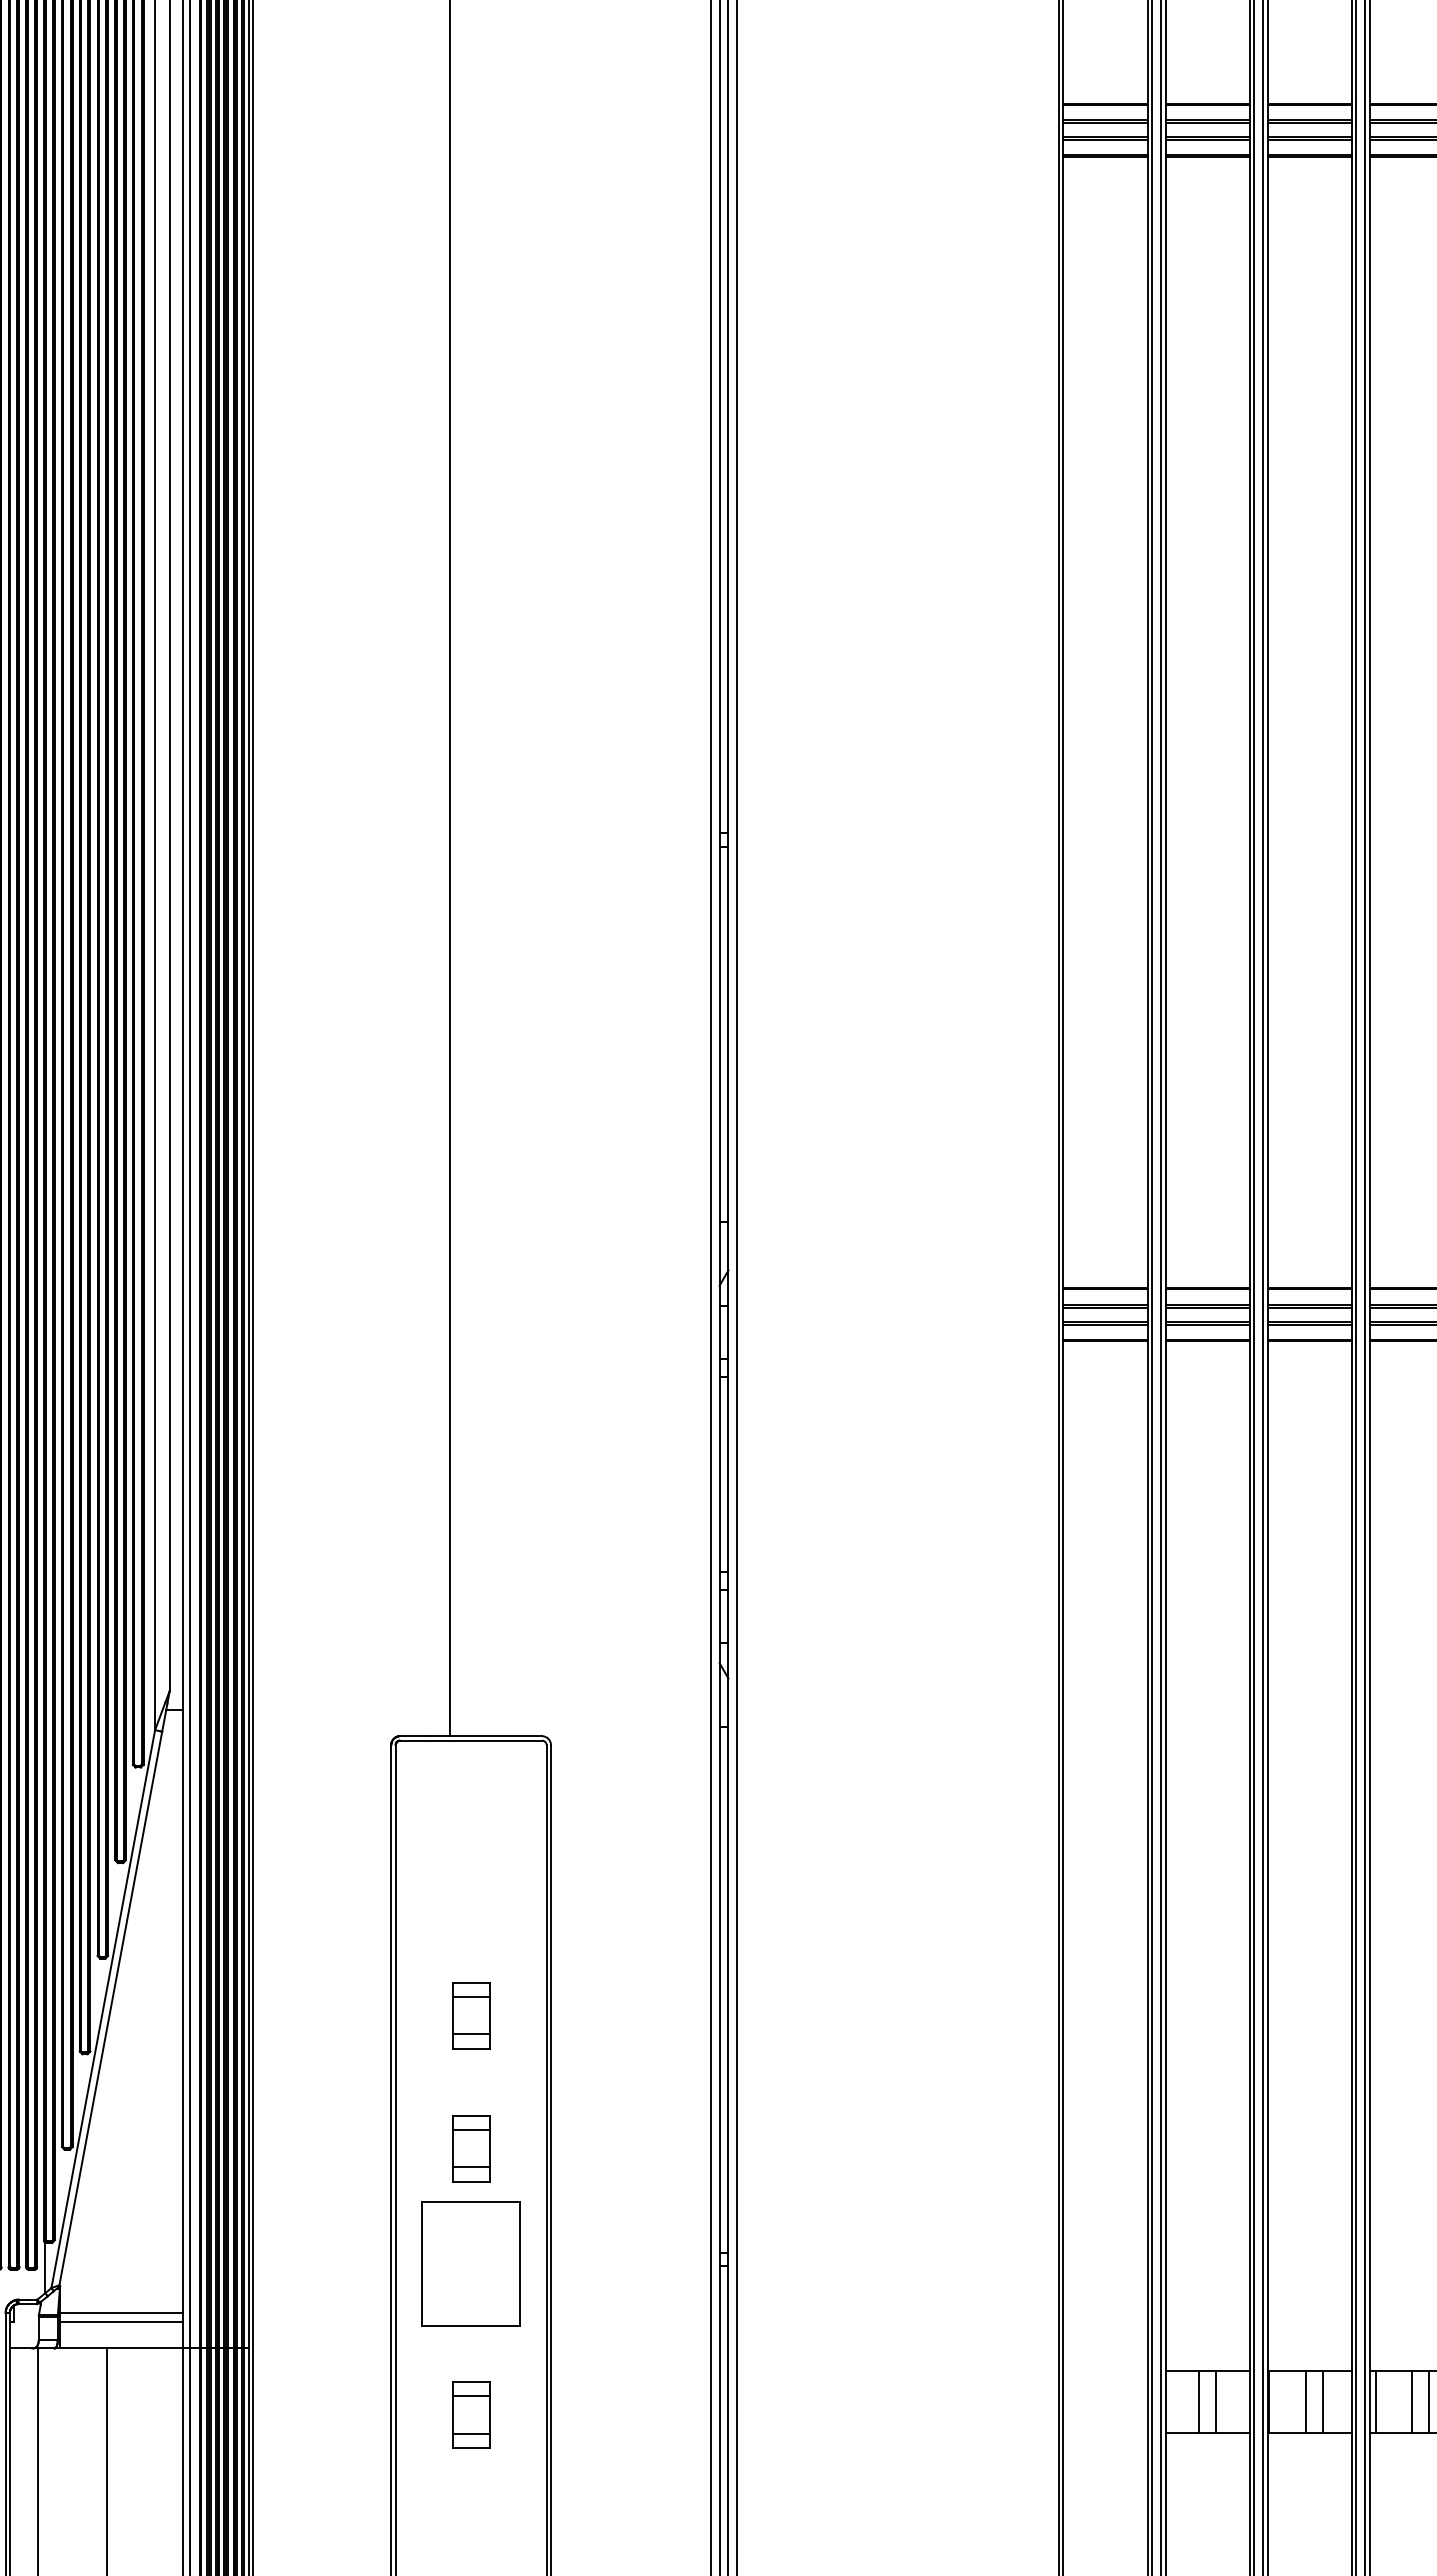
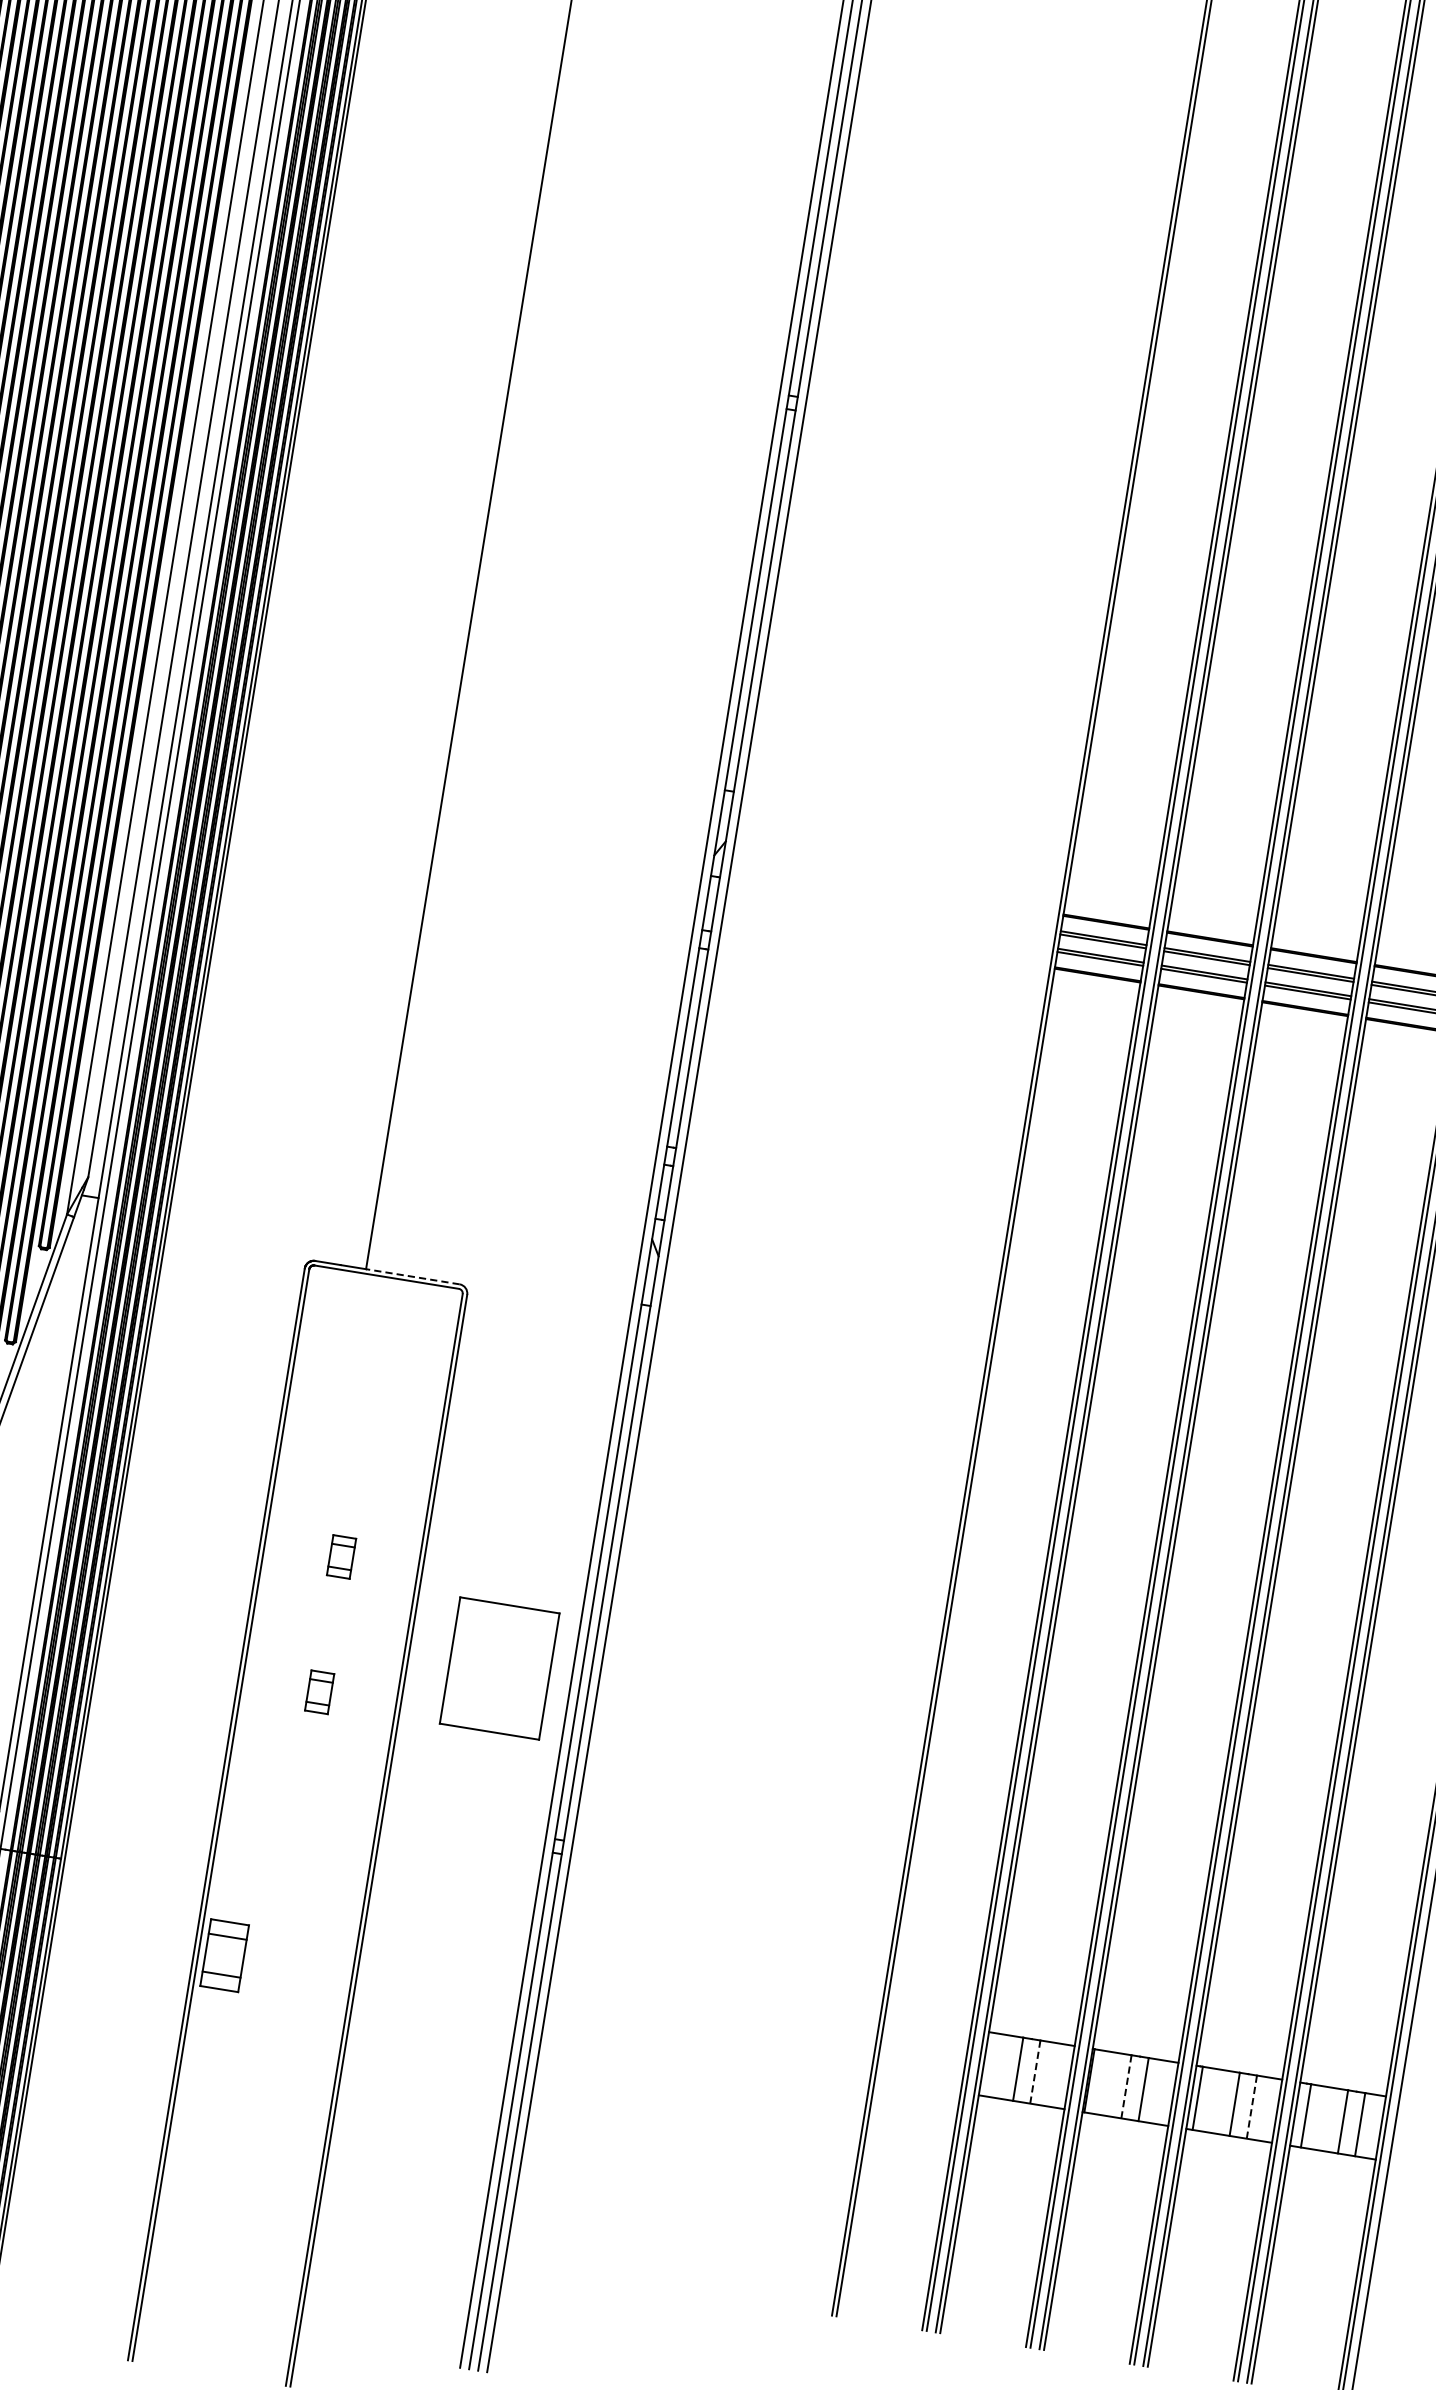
line: (495, 1736) -> (412, 1276), solid -> dashed
part: (471, 2015) -> (341, 1556), size x0.6
part: (471, 2148) -> (319, 1691), size x0.6
part: (470, 2263) -> (499, 1667), moved
line: (1216, 2401) -> (1035, 2071), solid -> dashed
line: (1305, 2401) -> (1126, 2086), solid -> dashed
line: (1429, 2401) -> (1252, 2106), solid -> dashed
part: (471, 2414) -> (225, 1955), moved

